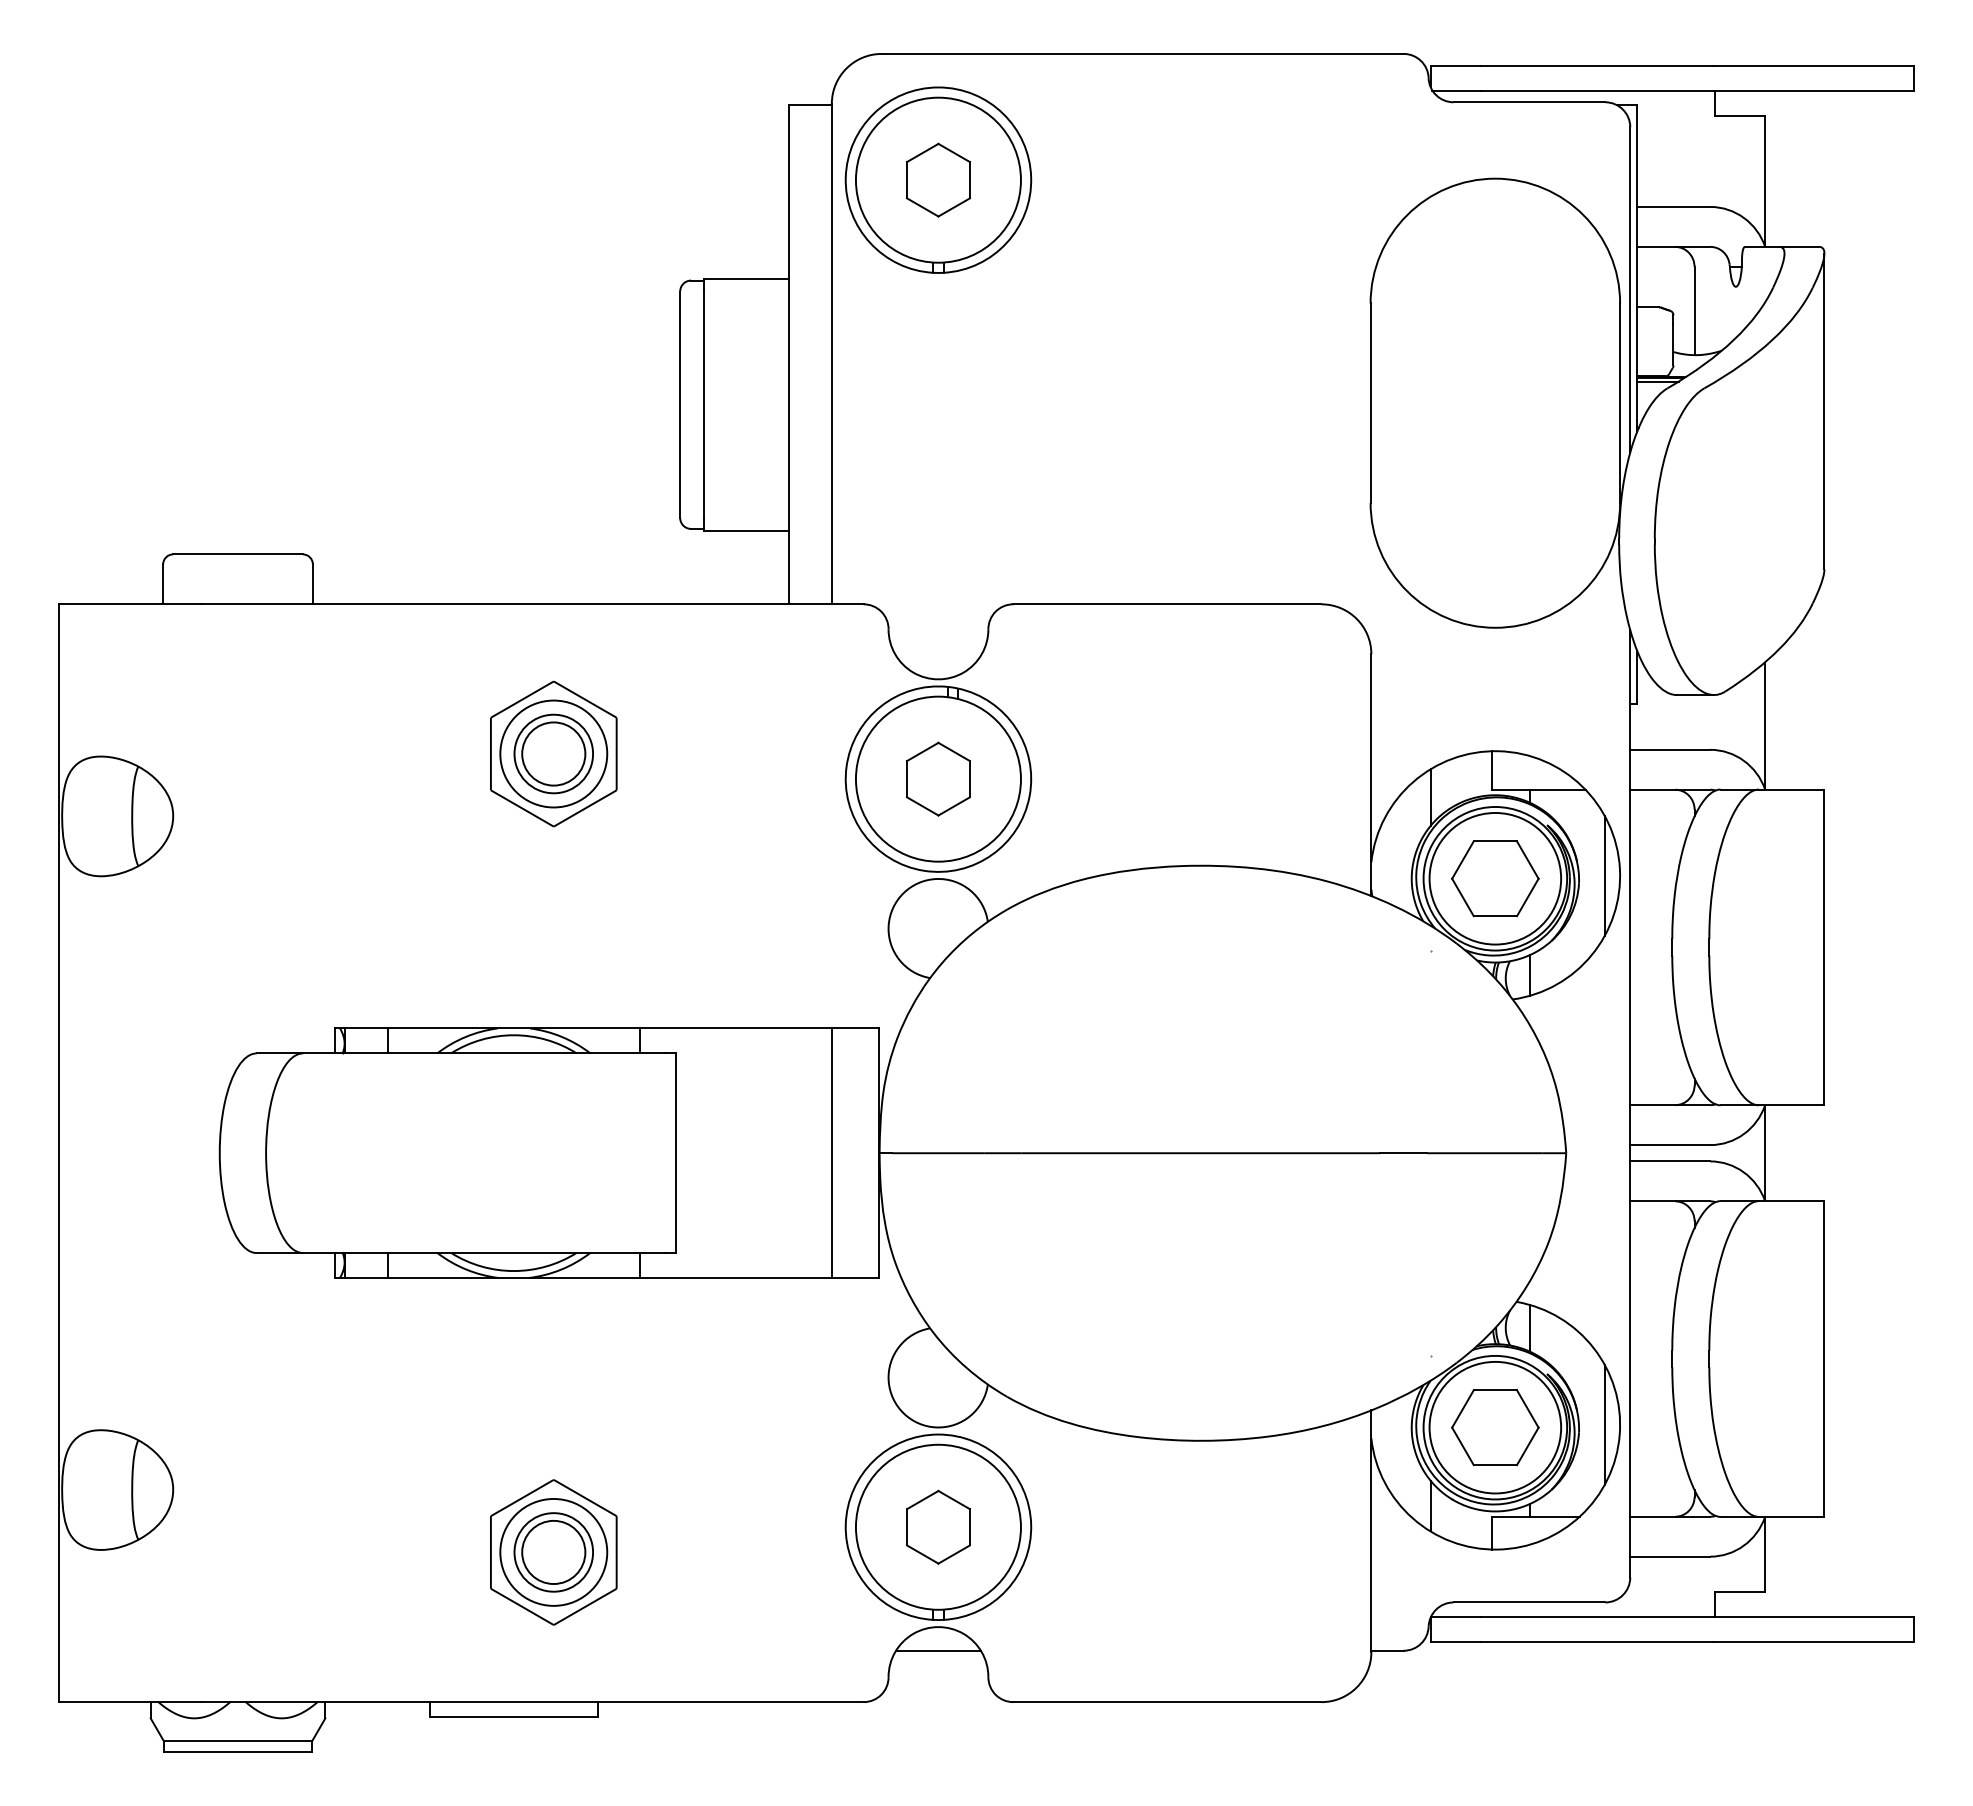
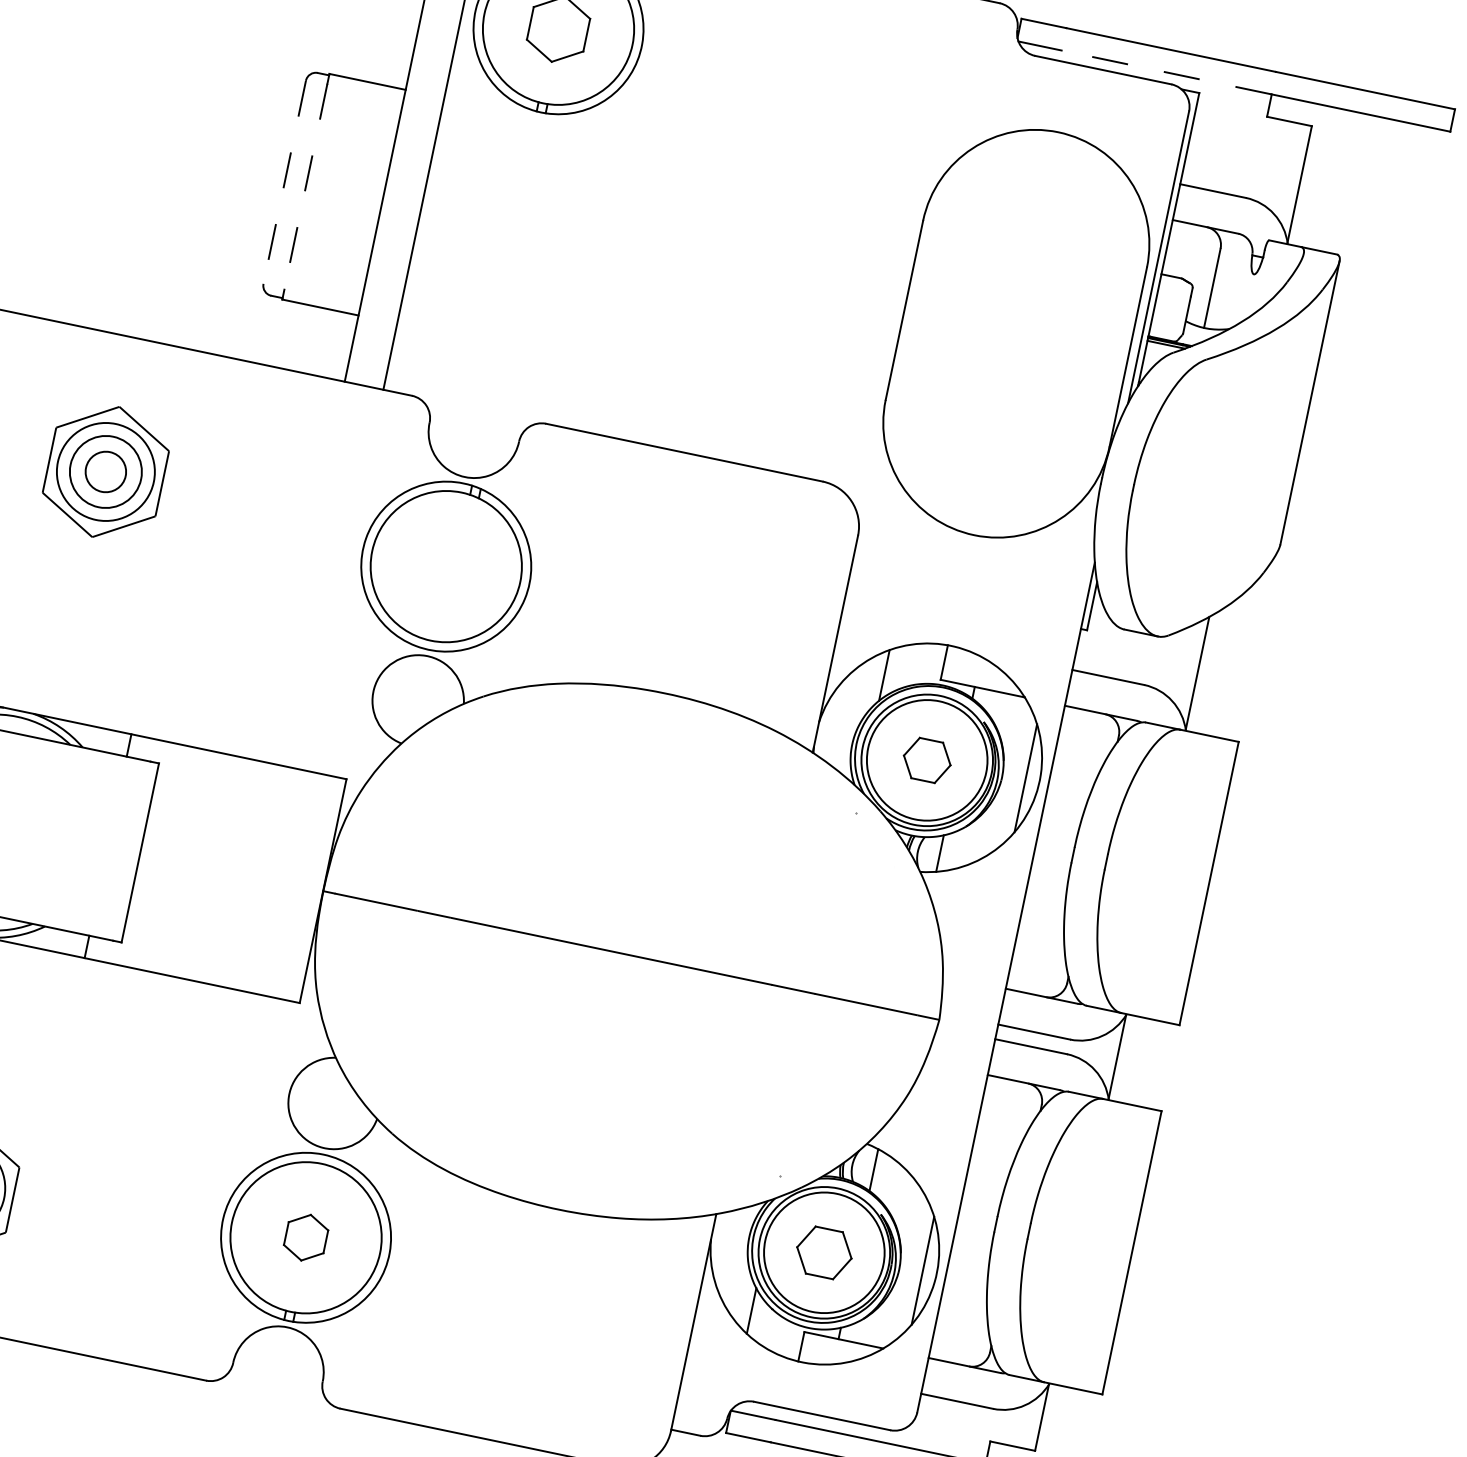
line: (1597, 90) -> (1166, 72), solid -> dashed
line: (703, 404) -> (305, 186), solid -> dashed
line: (680, 405) -> (284, 183), solid -> dashed
circle: (553, 753) -> (105, 471), size x0.7
part: (938, 778) -> (446, 566), removed
part: (1495, 878) -> (927, 760), size x0.6
line: (831, 1152) -> (280, 881), removed
part: (1495, 1427) -> (824, 1252), size x0.7
part: (938, 1526) -> (306, 1237), size x0.7
line: (938, 1650) -> (283, 1348), removed

